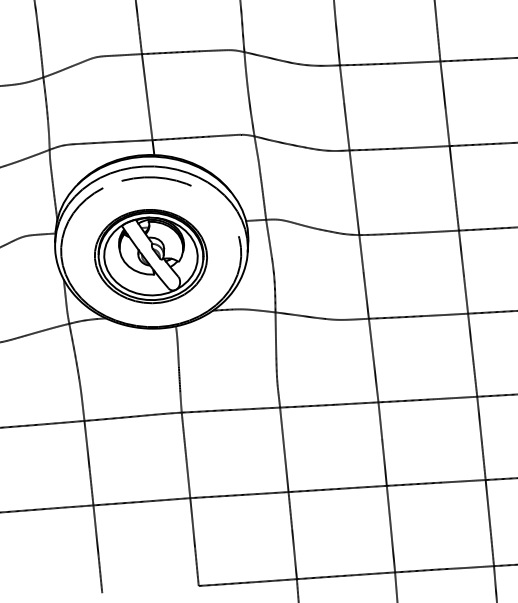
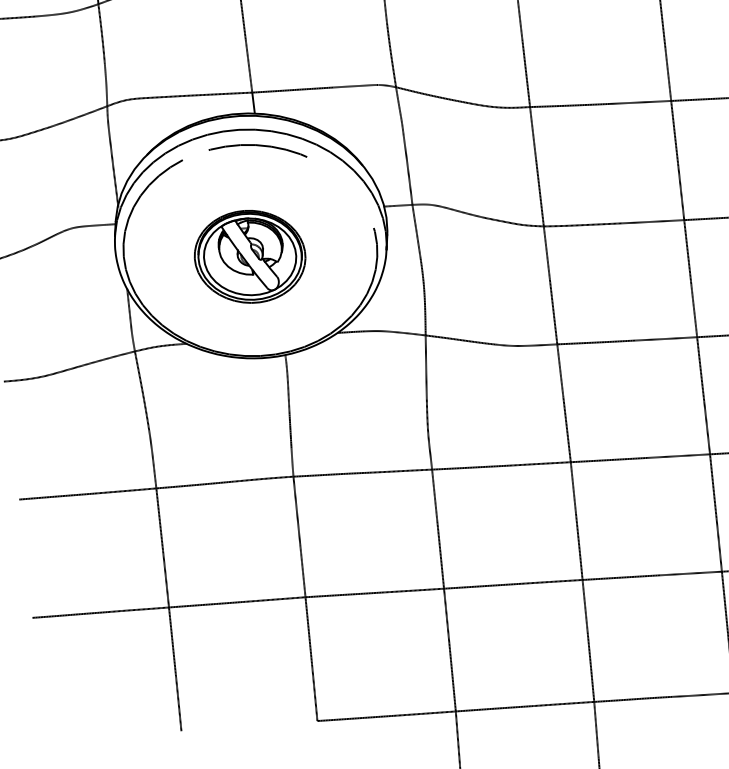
part: (150, 256) -> (249, 256), size x0.7

